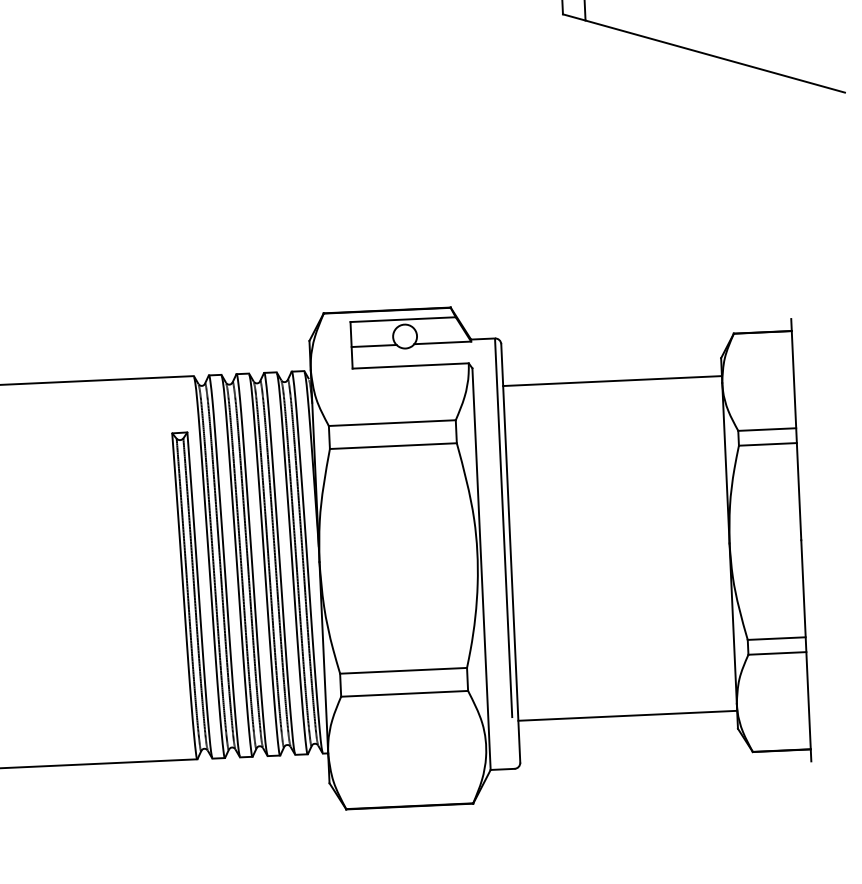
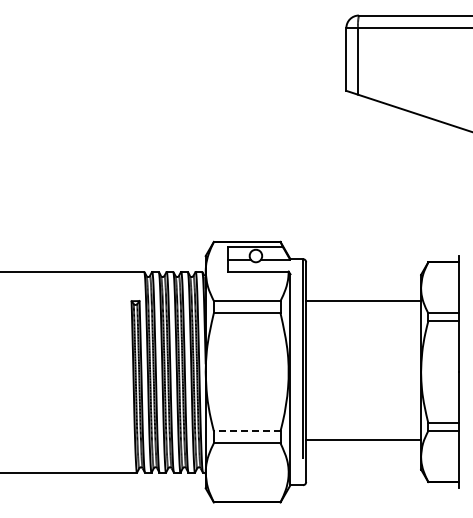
line: (612, 381) -> (363, 301), moved
line: (402, 671) -> (246, 431), solid -> dashed
line: (627, 716) -> (363, 440), moved

